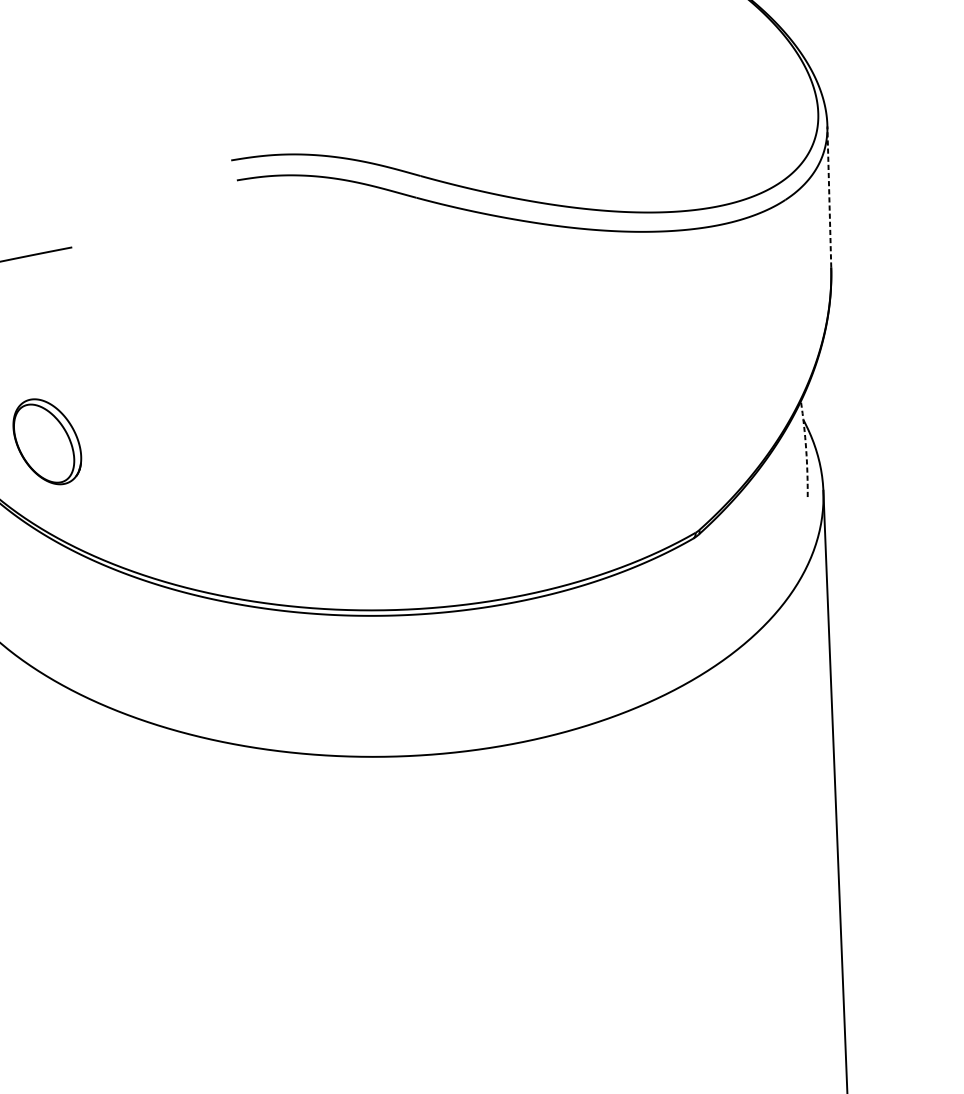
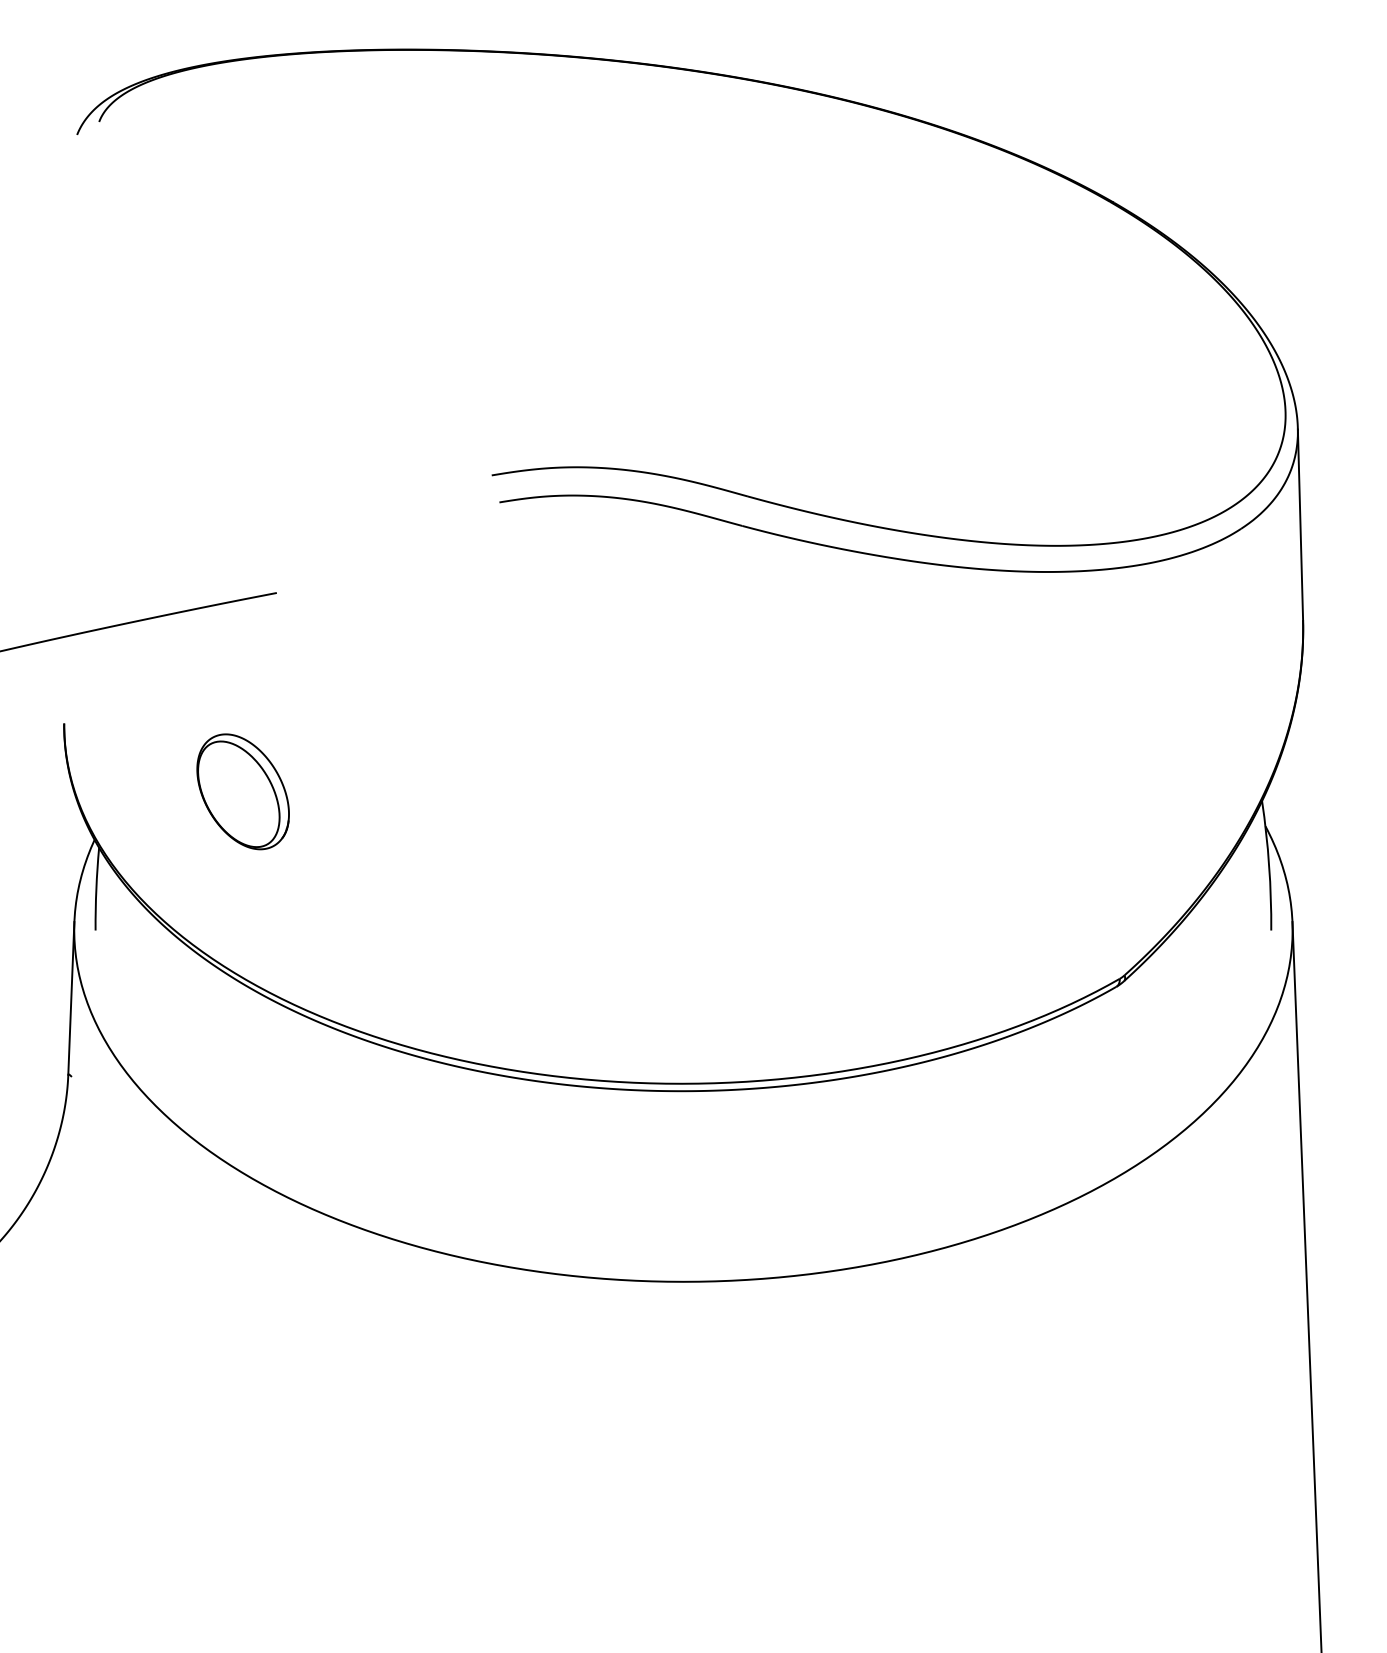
line: (829, 196) -> (1300, 524), dashed -> solid
part: (46, 441) -> (242, 791), moved
arc: (806, 448) -> (1269, 865), dashed -> solid

